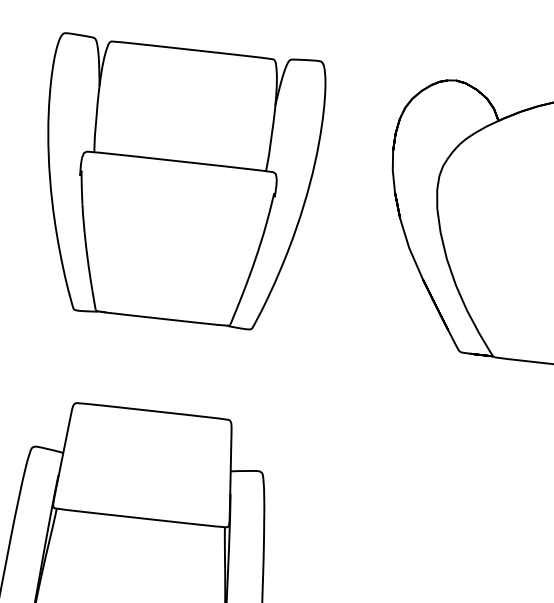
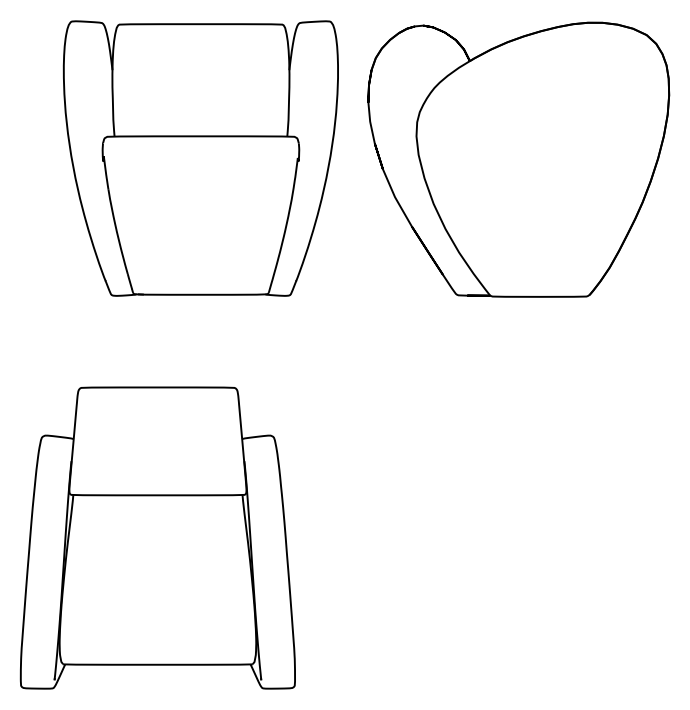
part: (177, 183) -> (200, 158), moved

